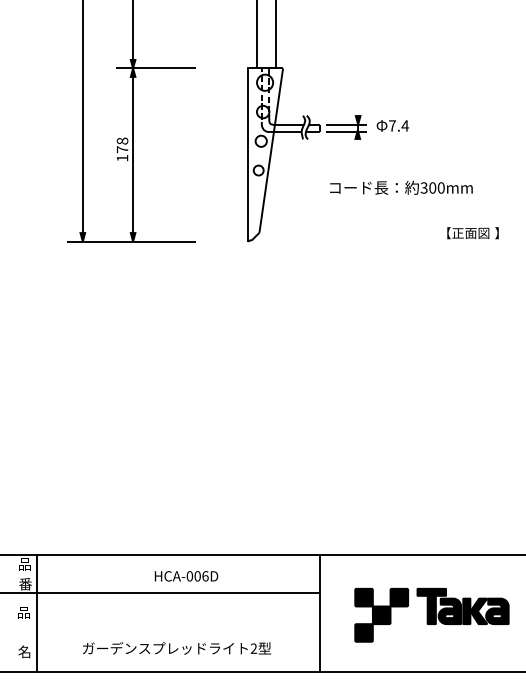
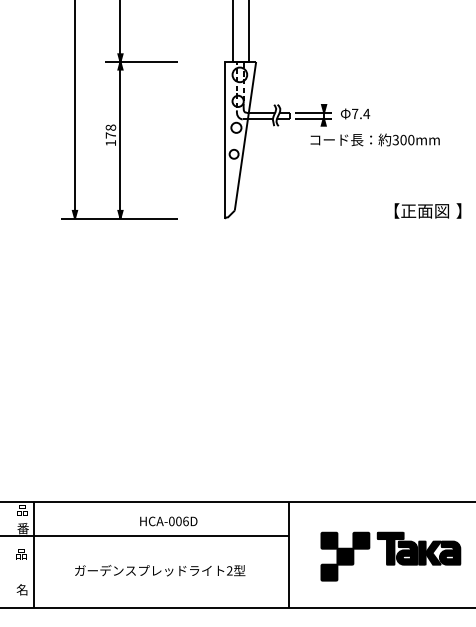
text: (400, 187) -> (374, 139), moved
part: (472, 232) -> (427, 210), size x1.43
part: (177, 648) -> (160, 570), moved

